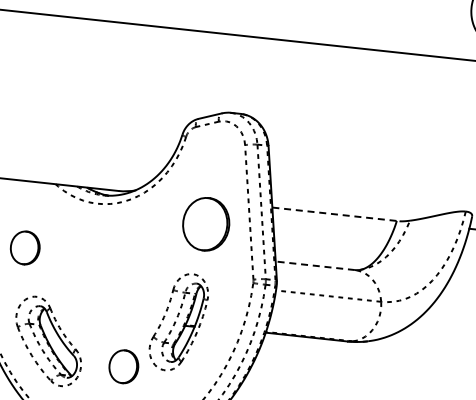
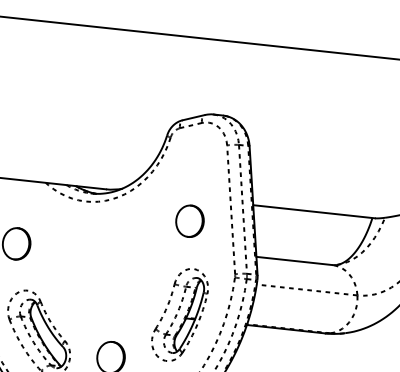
line: (335, 214) -> (313, 211), dashed -> solid
part: (206, 224) -> (190, 221), size x0.62
line: (315, 265) -> (294, 260), dashed -> solid
part: (178, 322) -> (179, 315), moved

